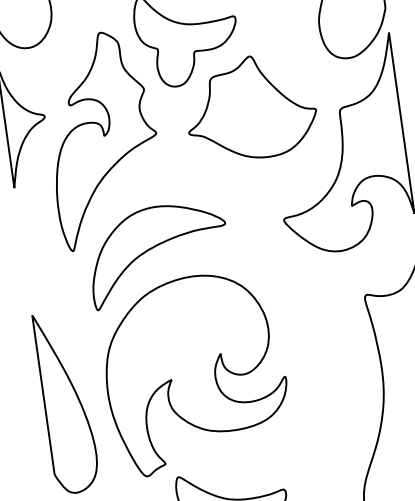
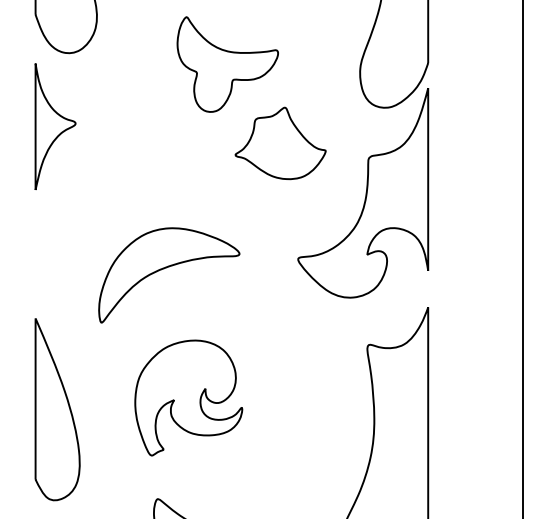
part: (250, 108) -> (280, 143), size x0.7
part: (102, 139) -> (129, 154), removed
part: (194, 372) -> (188, 397), size x0.6

